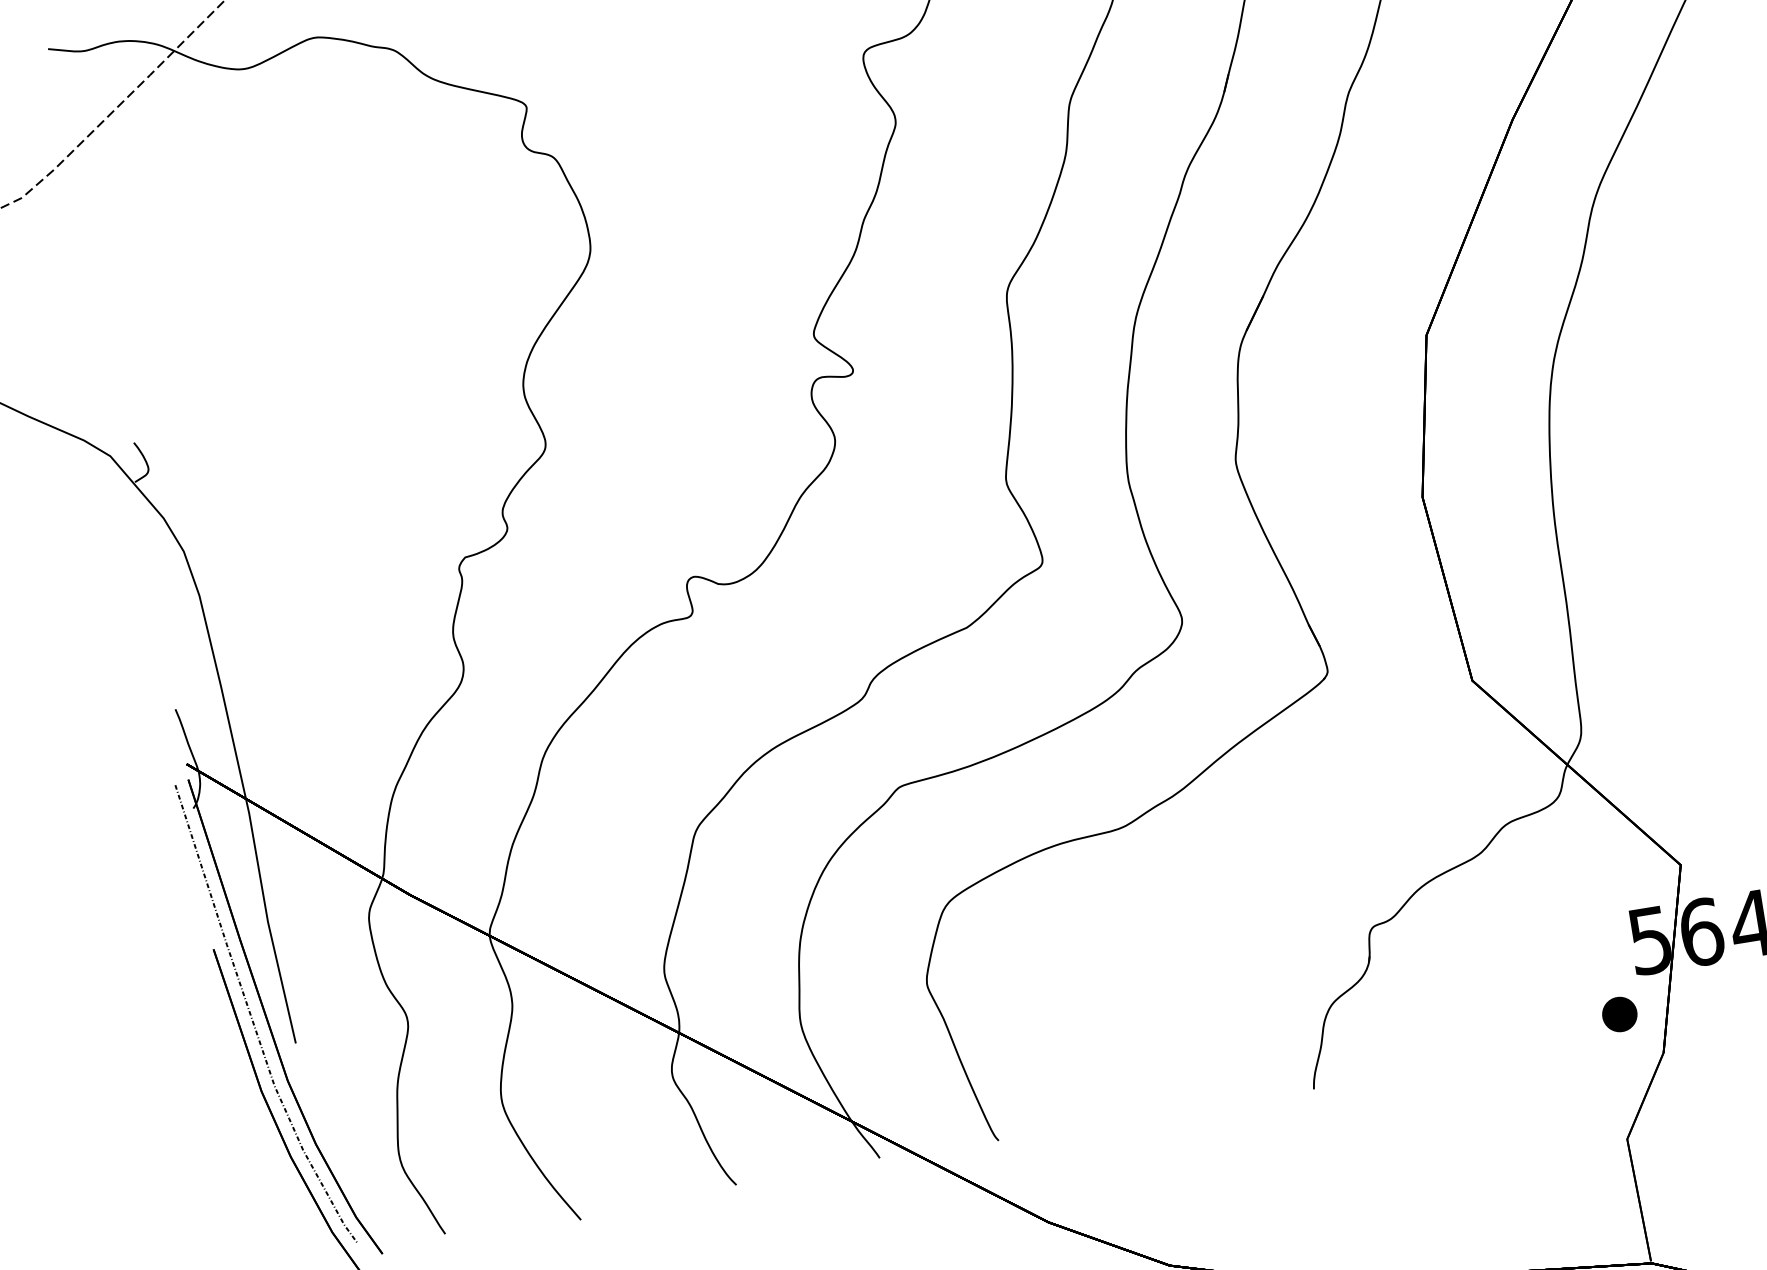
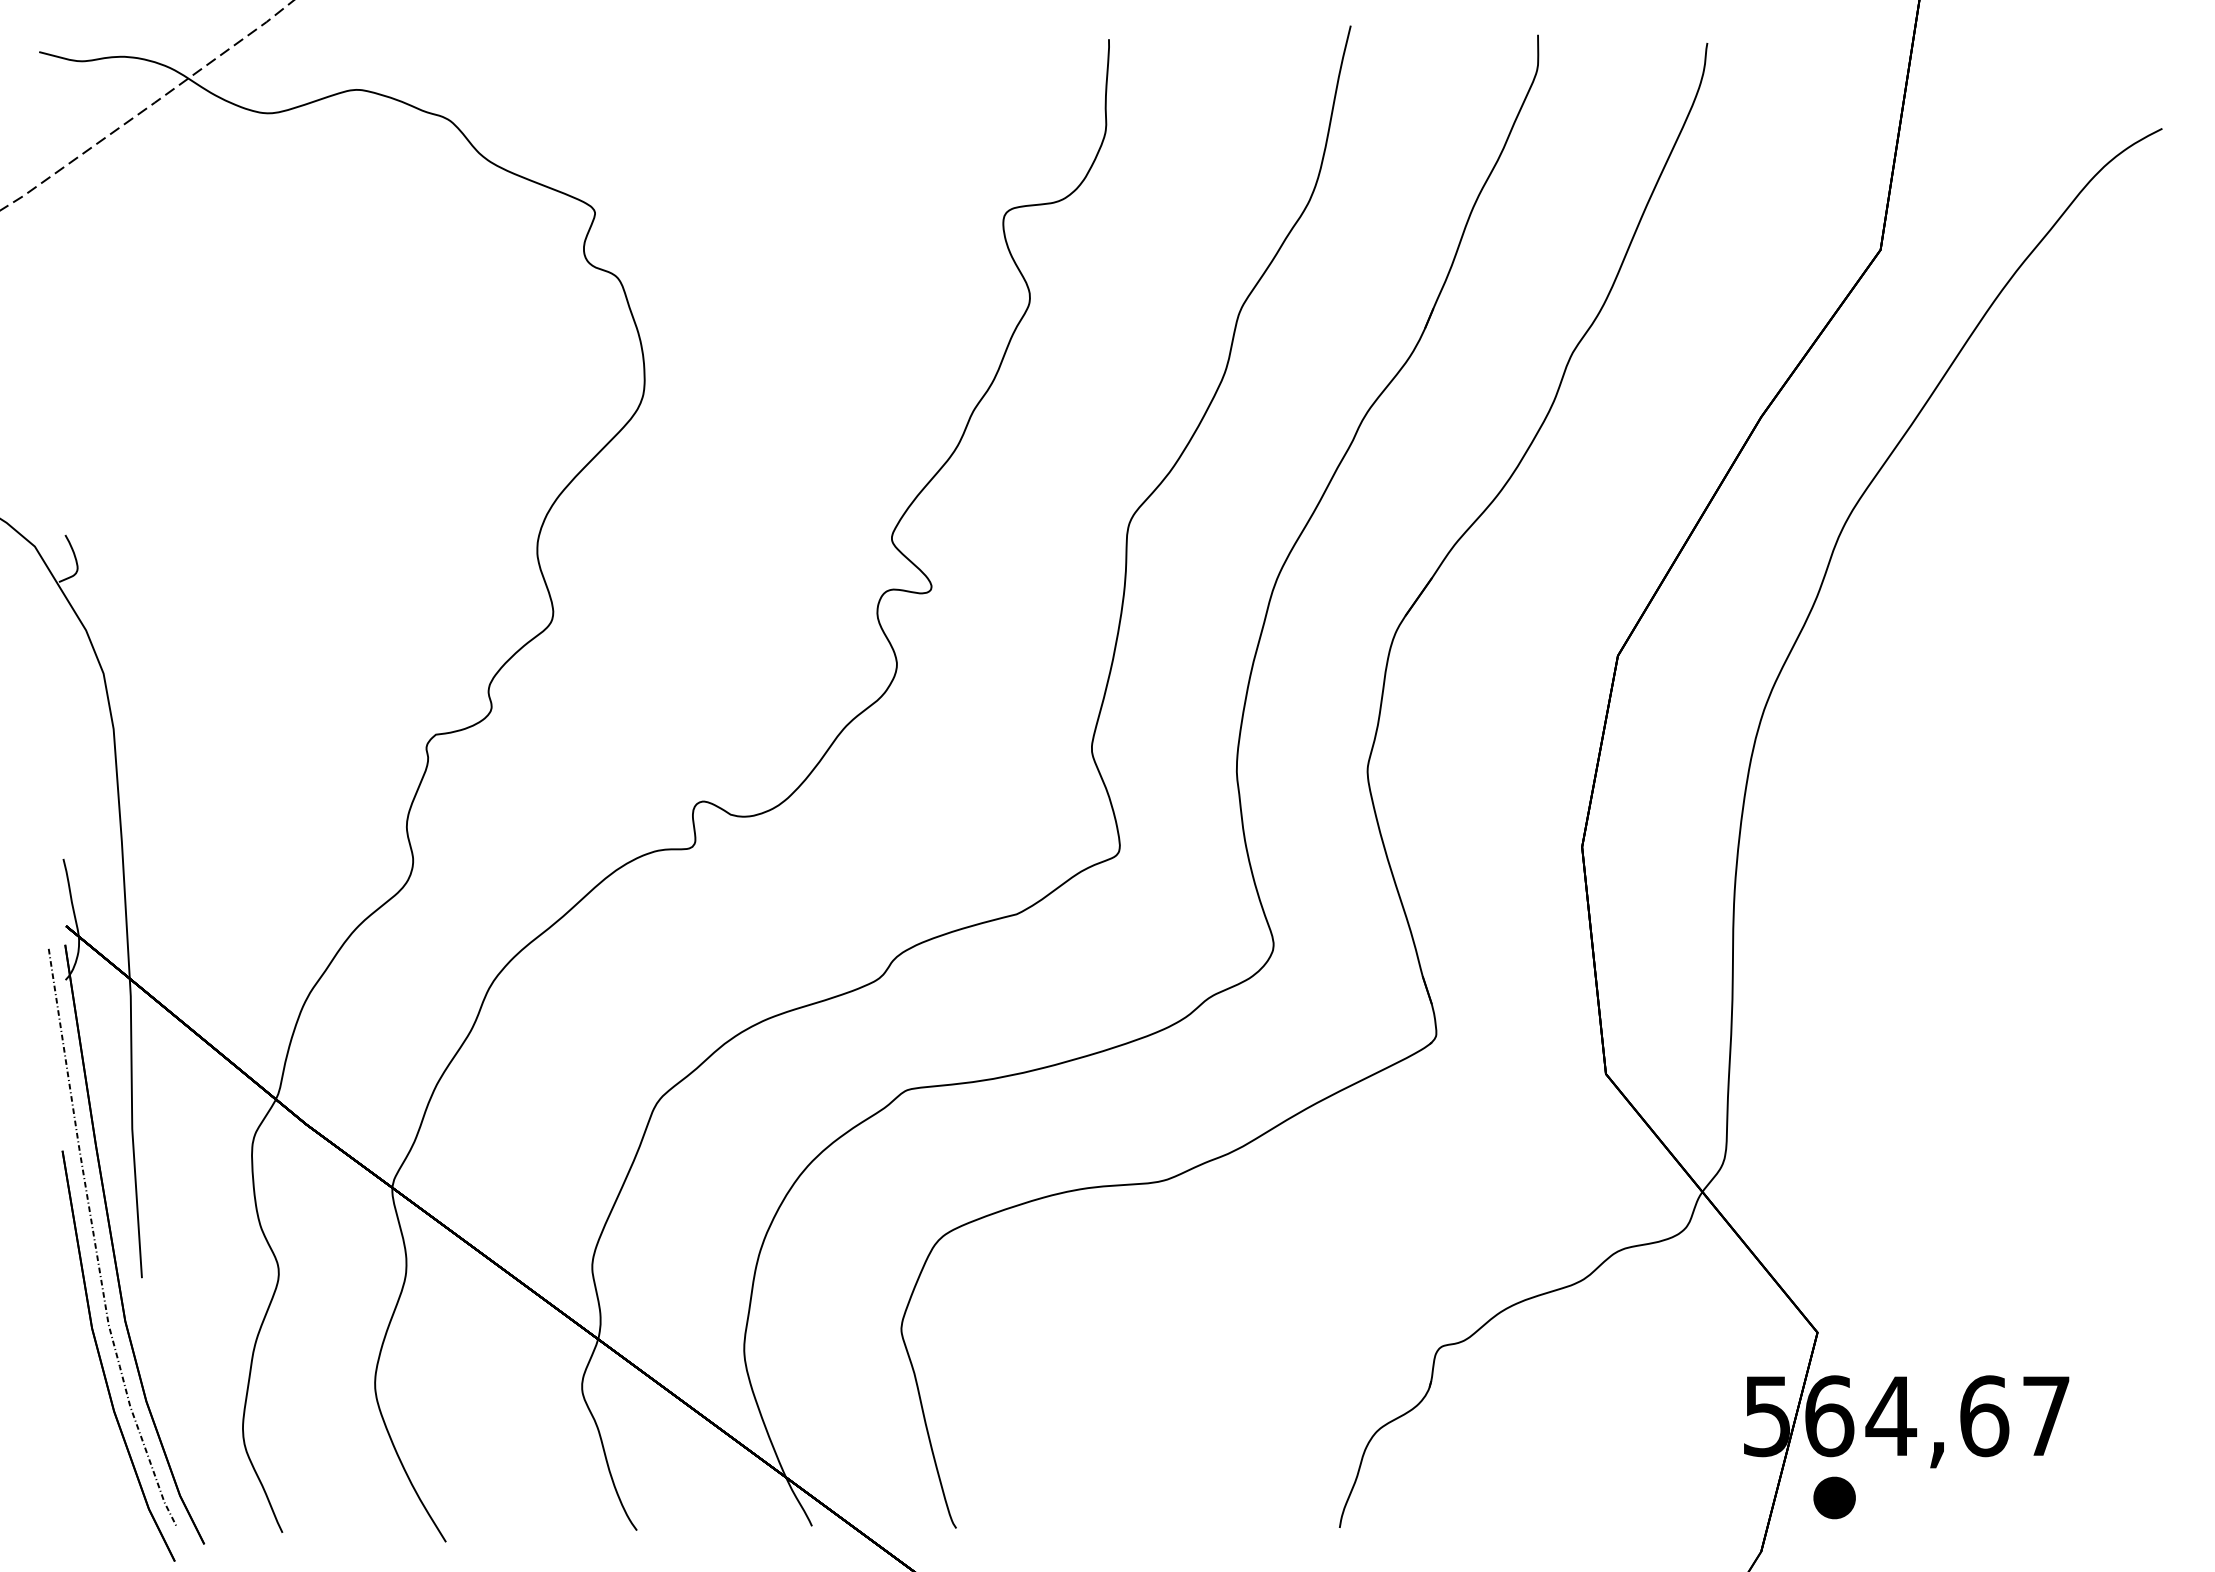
part: (1619, 1014) -> (1834, 1497), moved

